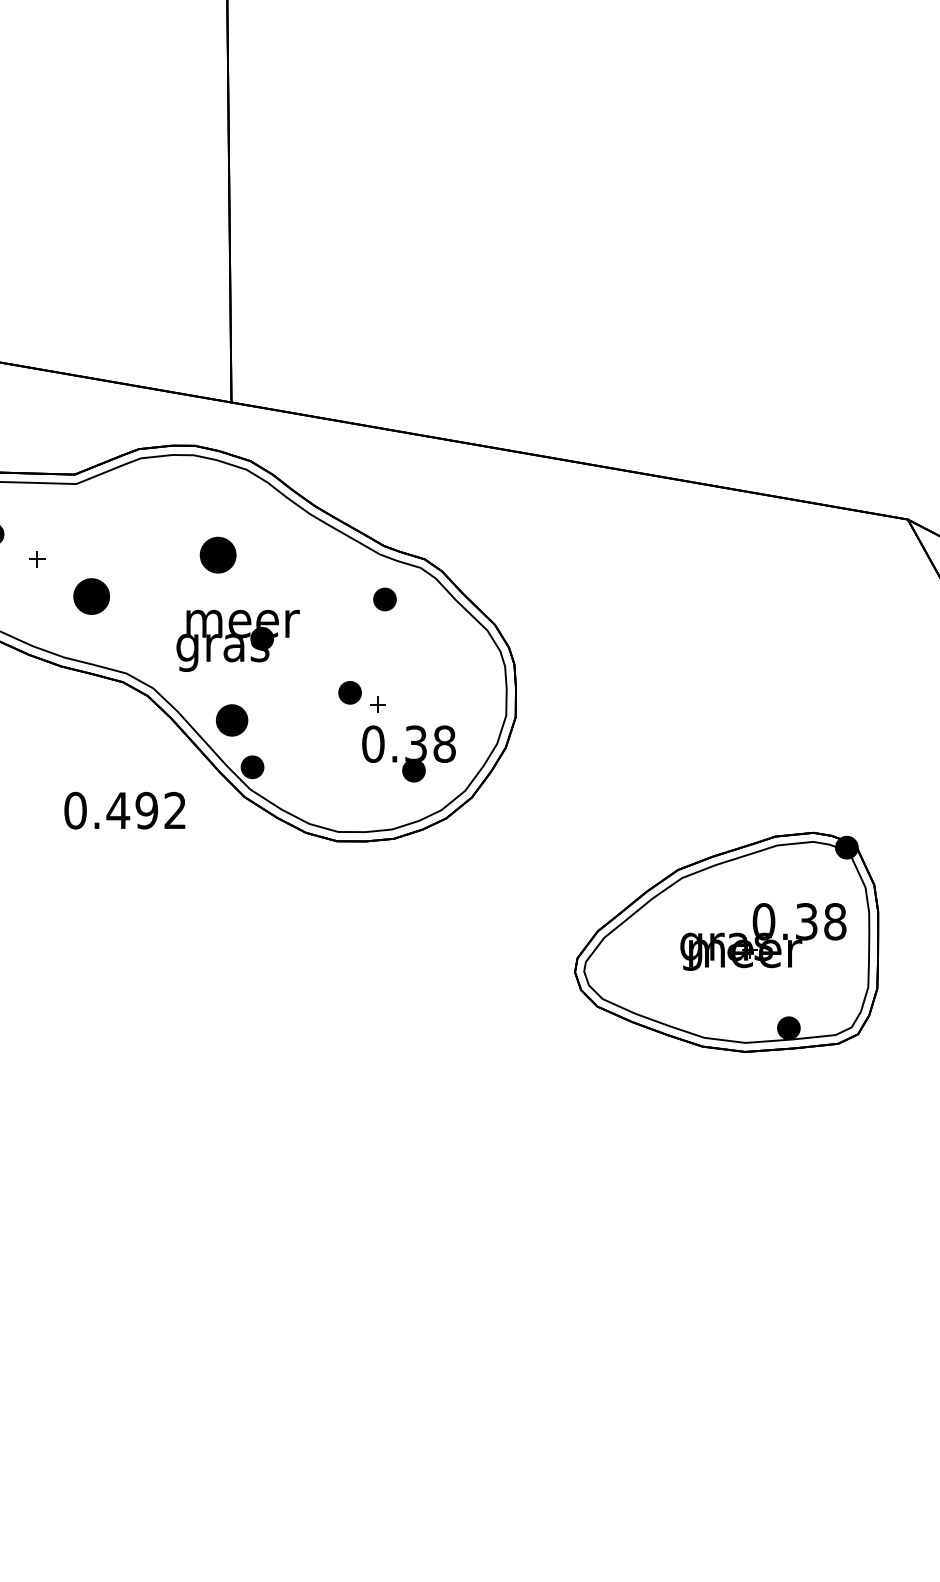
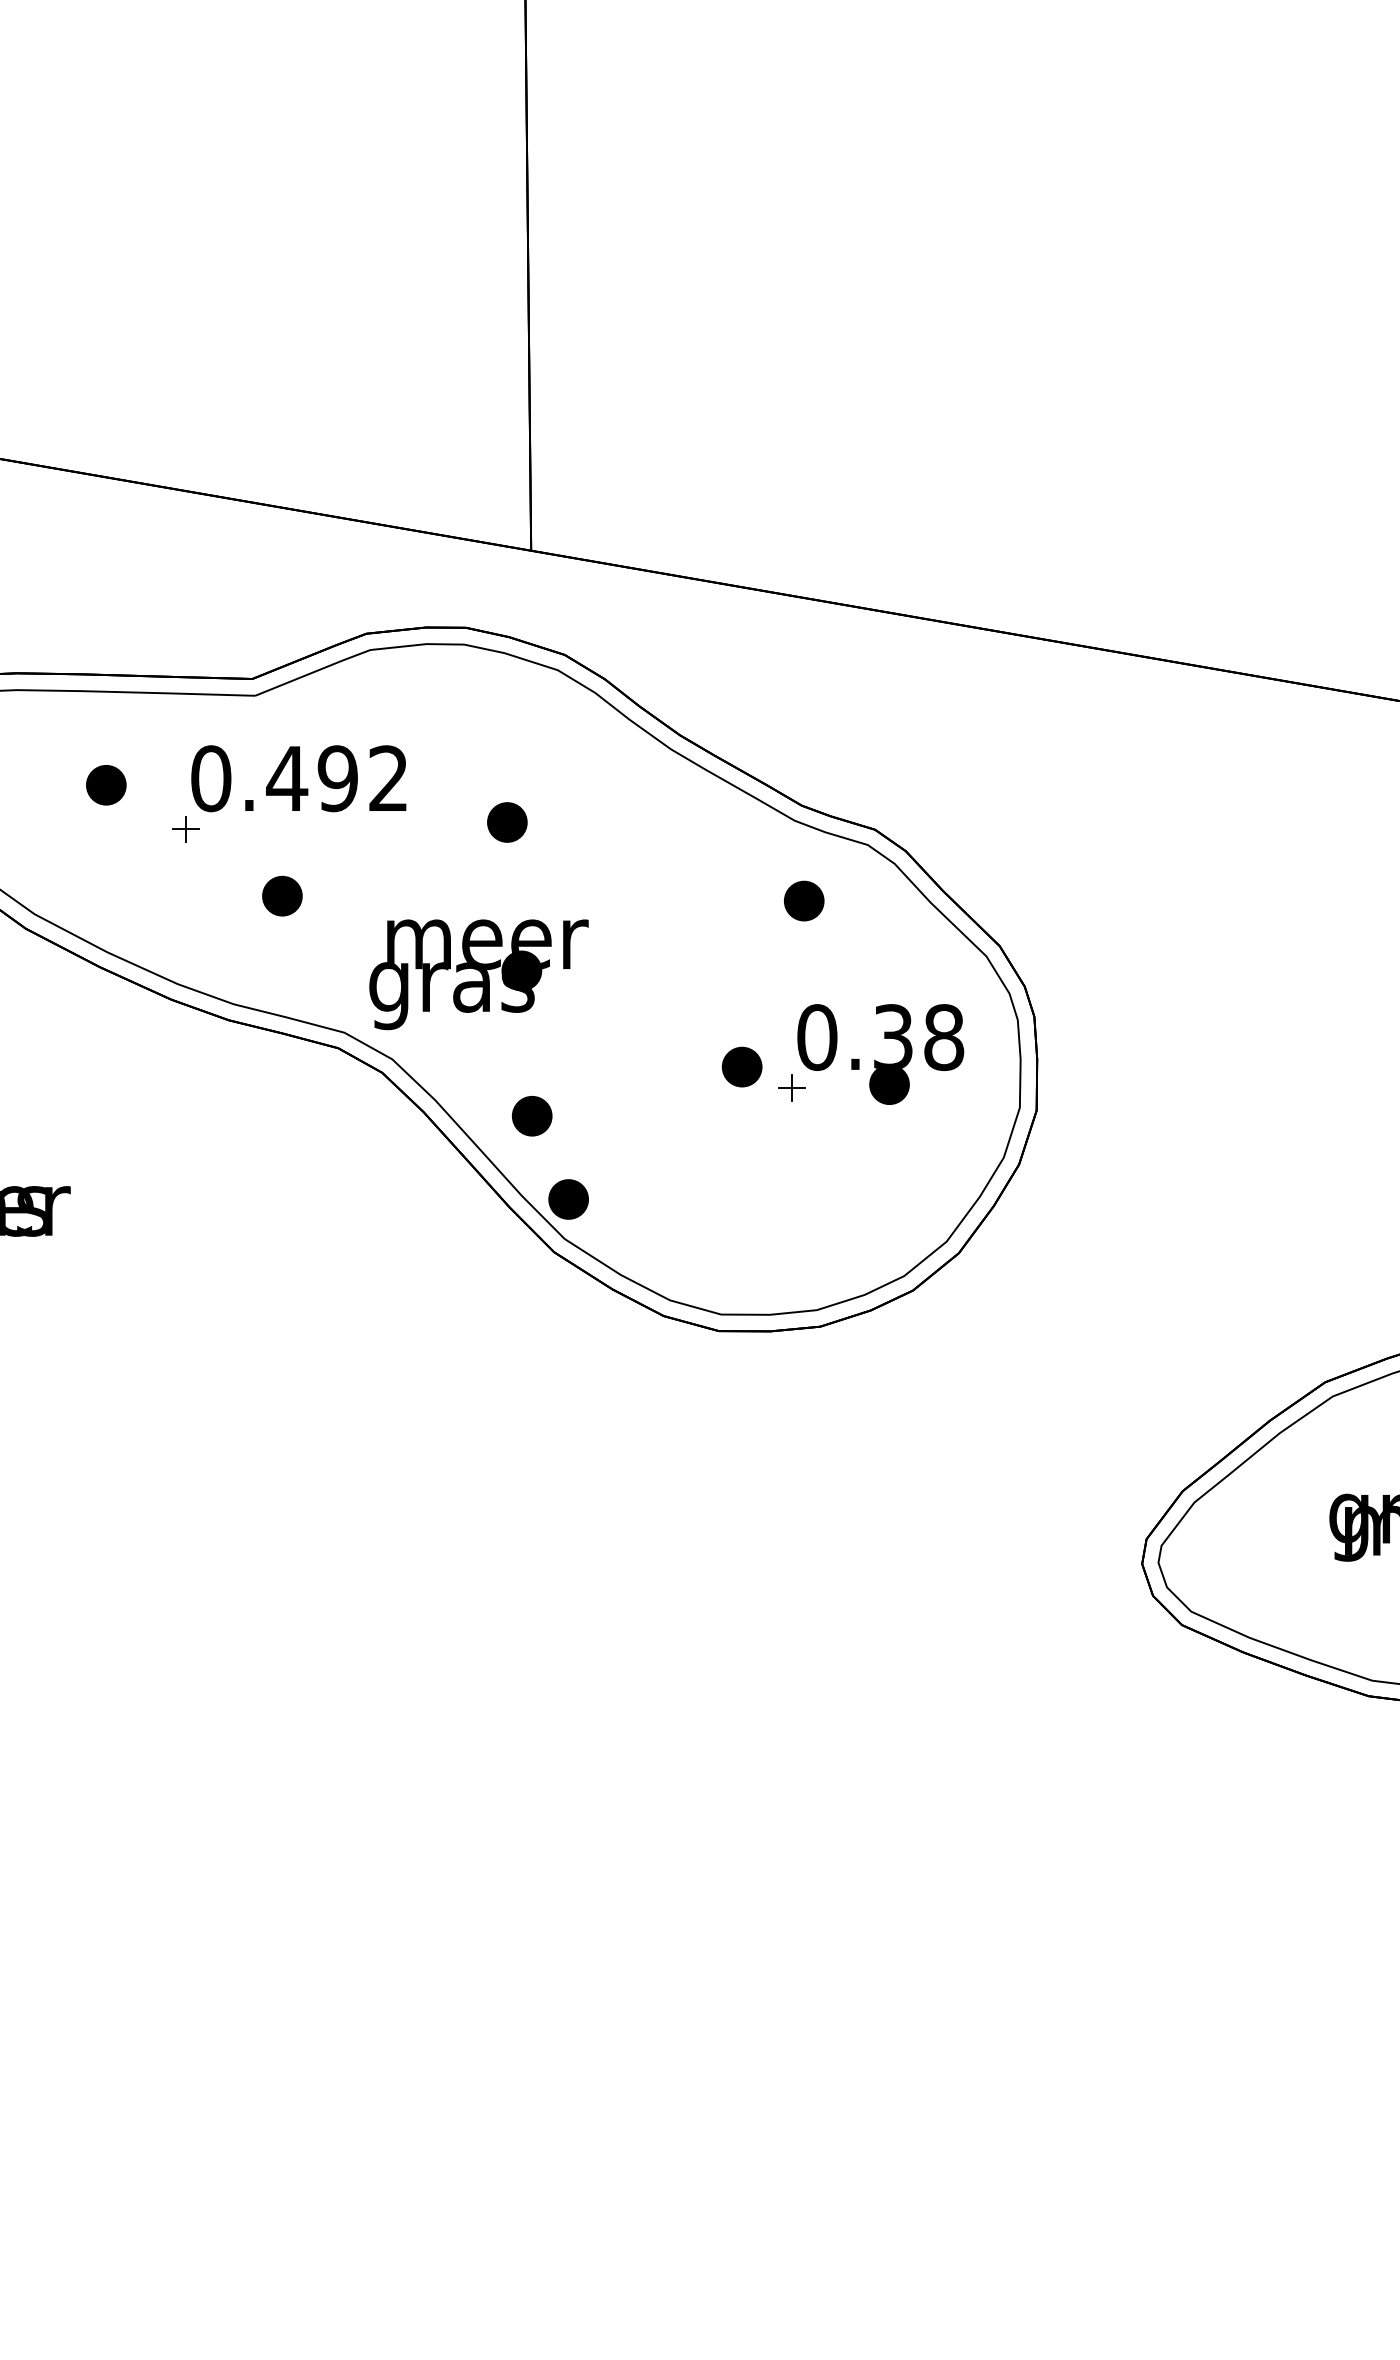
part: (217, 555) -> (506, 822), size x0.62
part: (91, 596) -> (282, 895), size x0.62
part: (237, 640) -> (477, 974), moved
part: (231, 720) -> (531, 1116), size x0.71
part: (408, 753) -> (879, 1054), moved
text: (124, 810) -> (298, 778), moved

